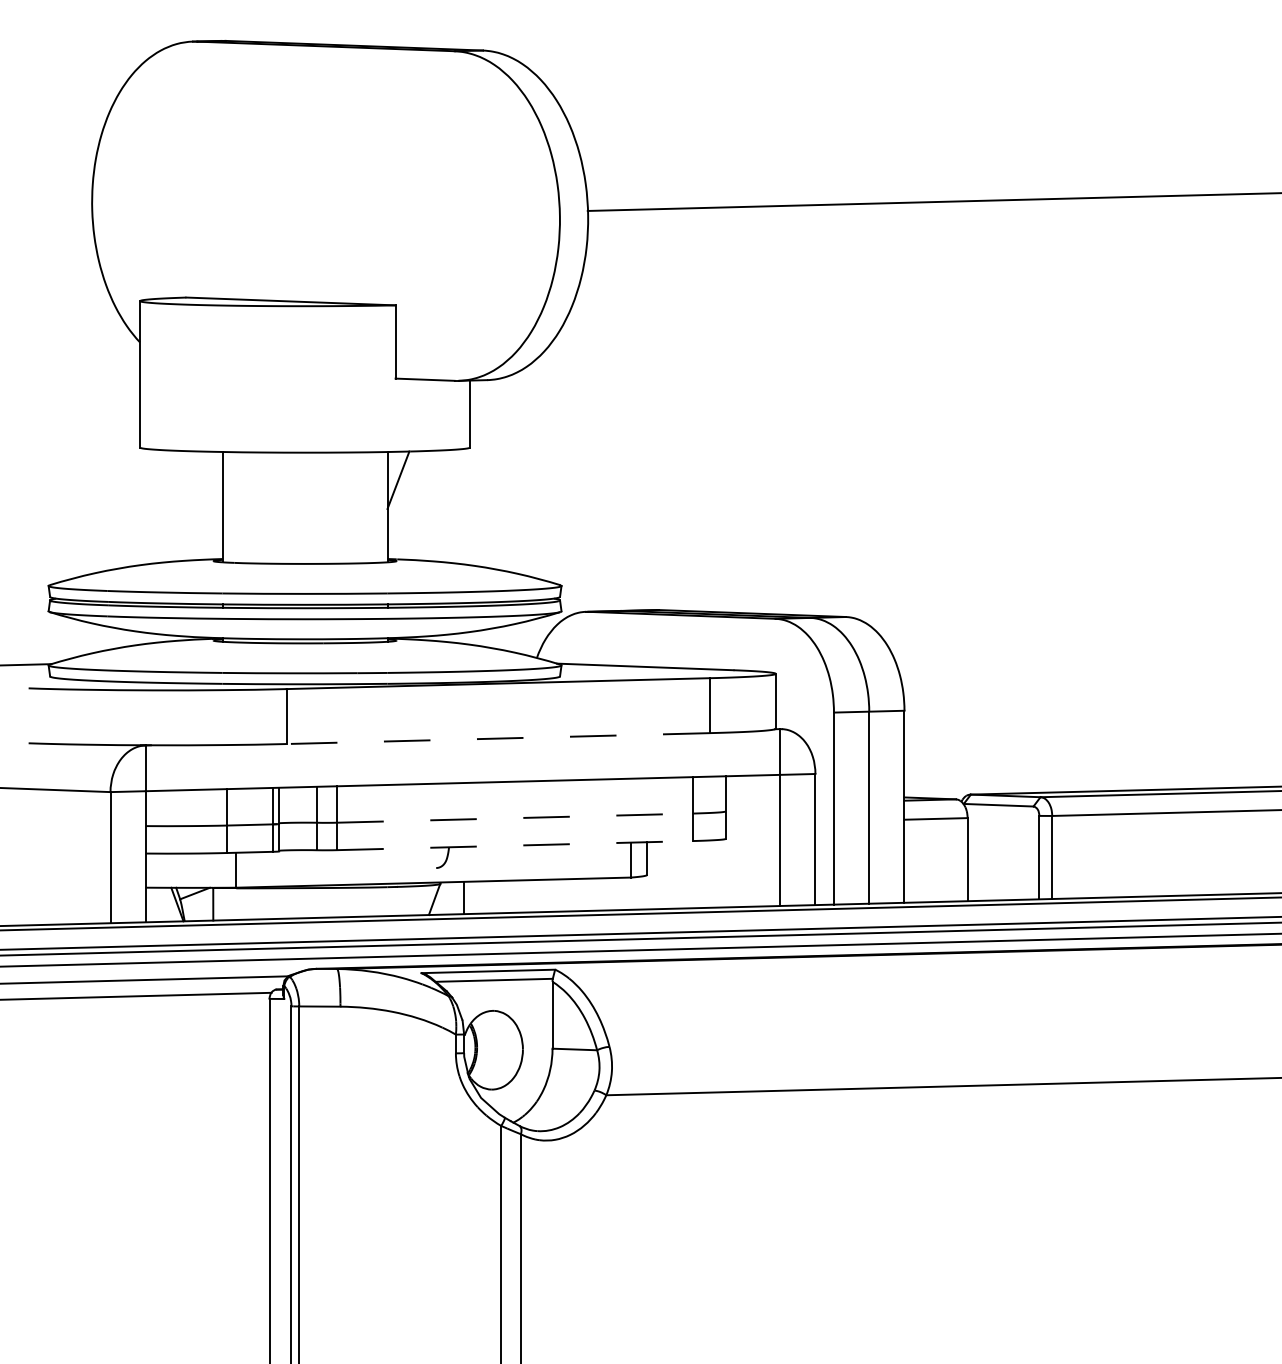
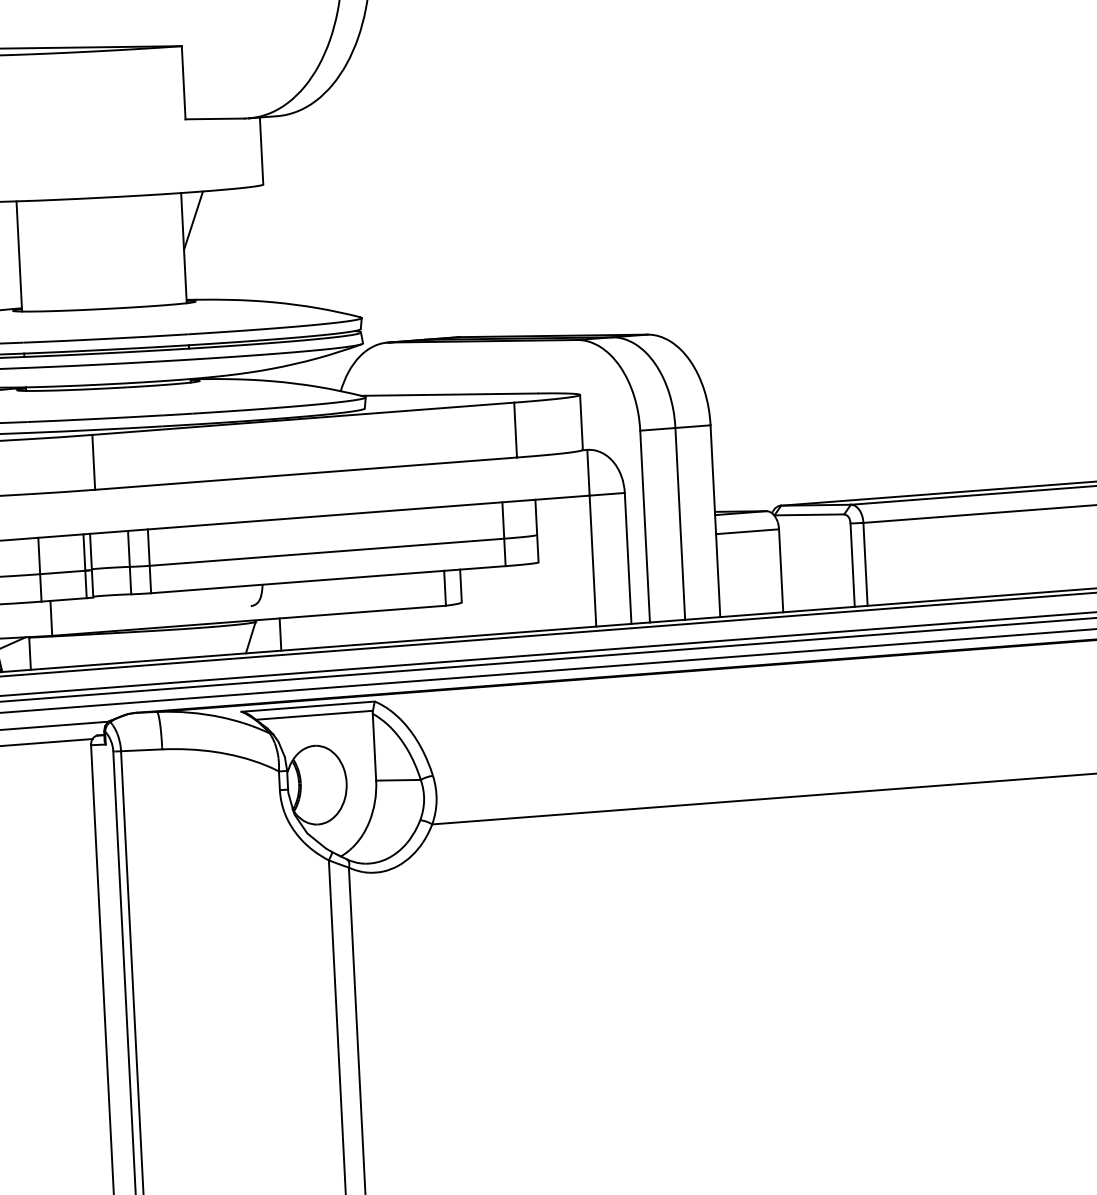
line: (498, 738) -> (306, 473), dashed -> solid
line: (514, 818) -> (326, 552), dashed -> solid
line: (514, 845) -> (327, 579), dashed -> solid

